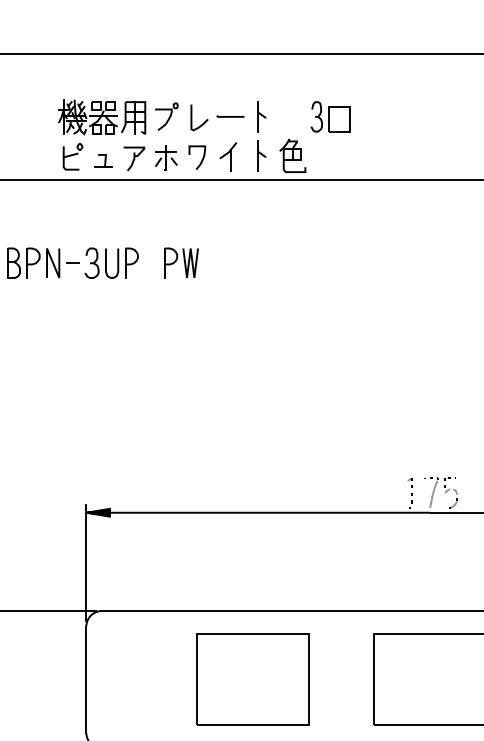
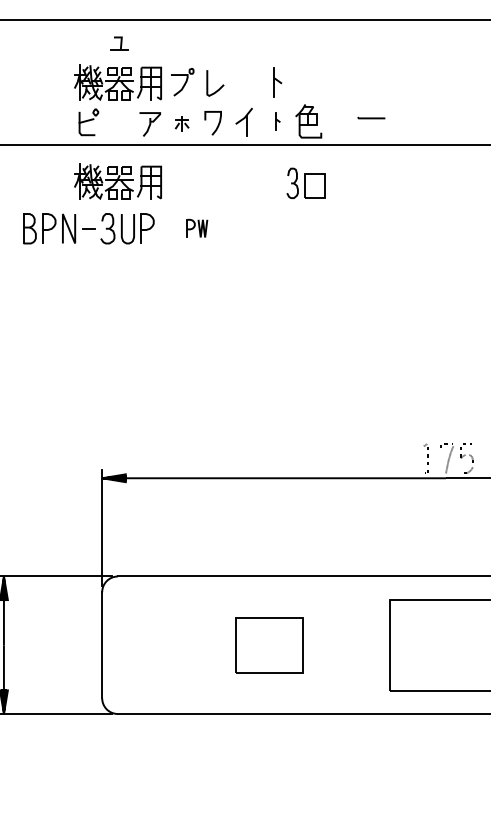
line: (230, 115) -> (371, 117), moved
part: (329, 115) -> (305, 182), moved
part: (261, 155) -> (277, 121), size x0.6
part: (165, 157) -> (181, 123), size x0.6
part: (103, 160) -> (119, 43), moved
part: (101, 215) -> (117, 181), added
part: (181, 262) -> (197, 228), size x0.6
part: (252, 679) -> (268, 645), size x0.6

